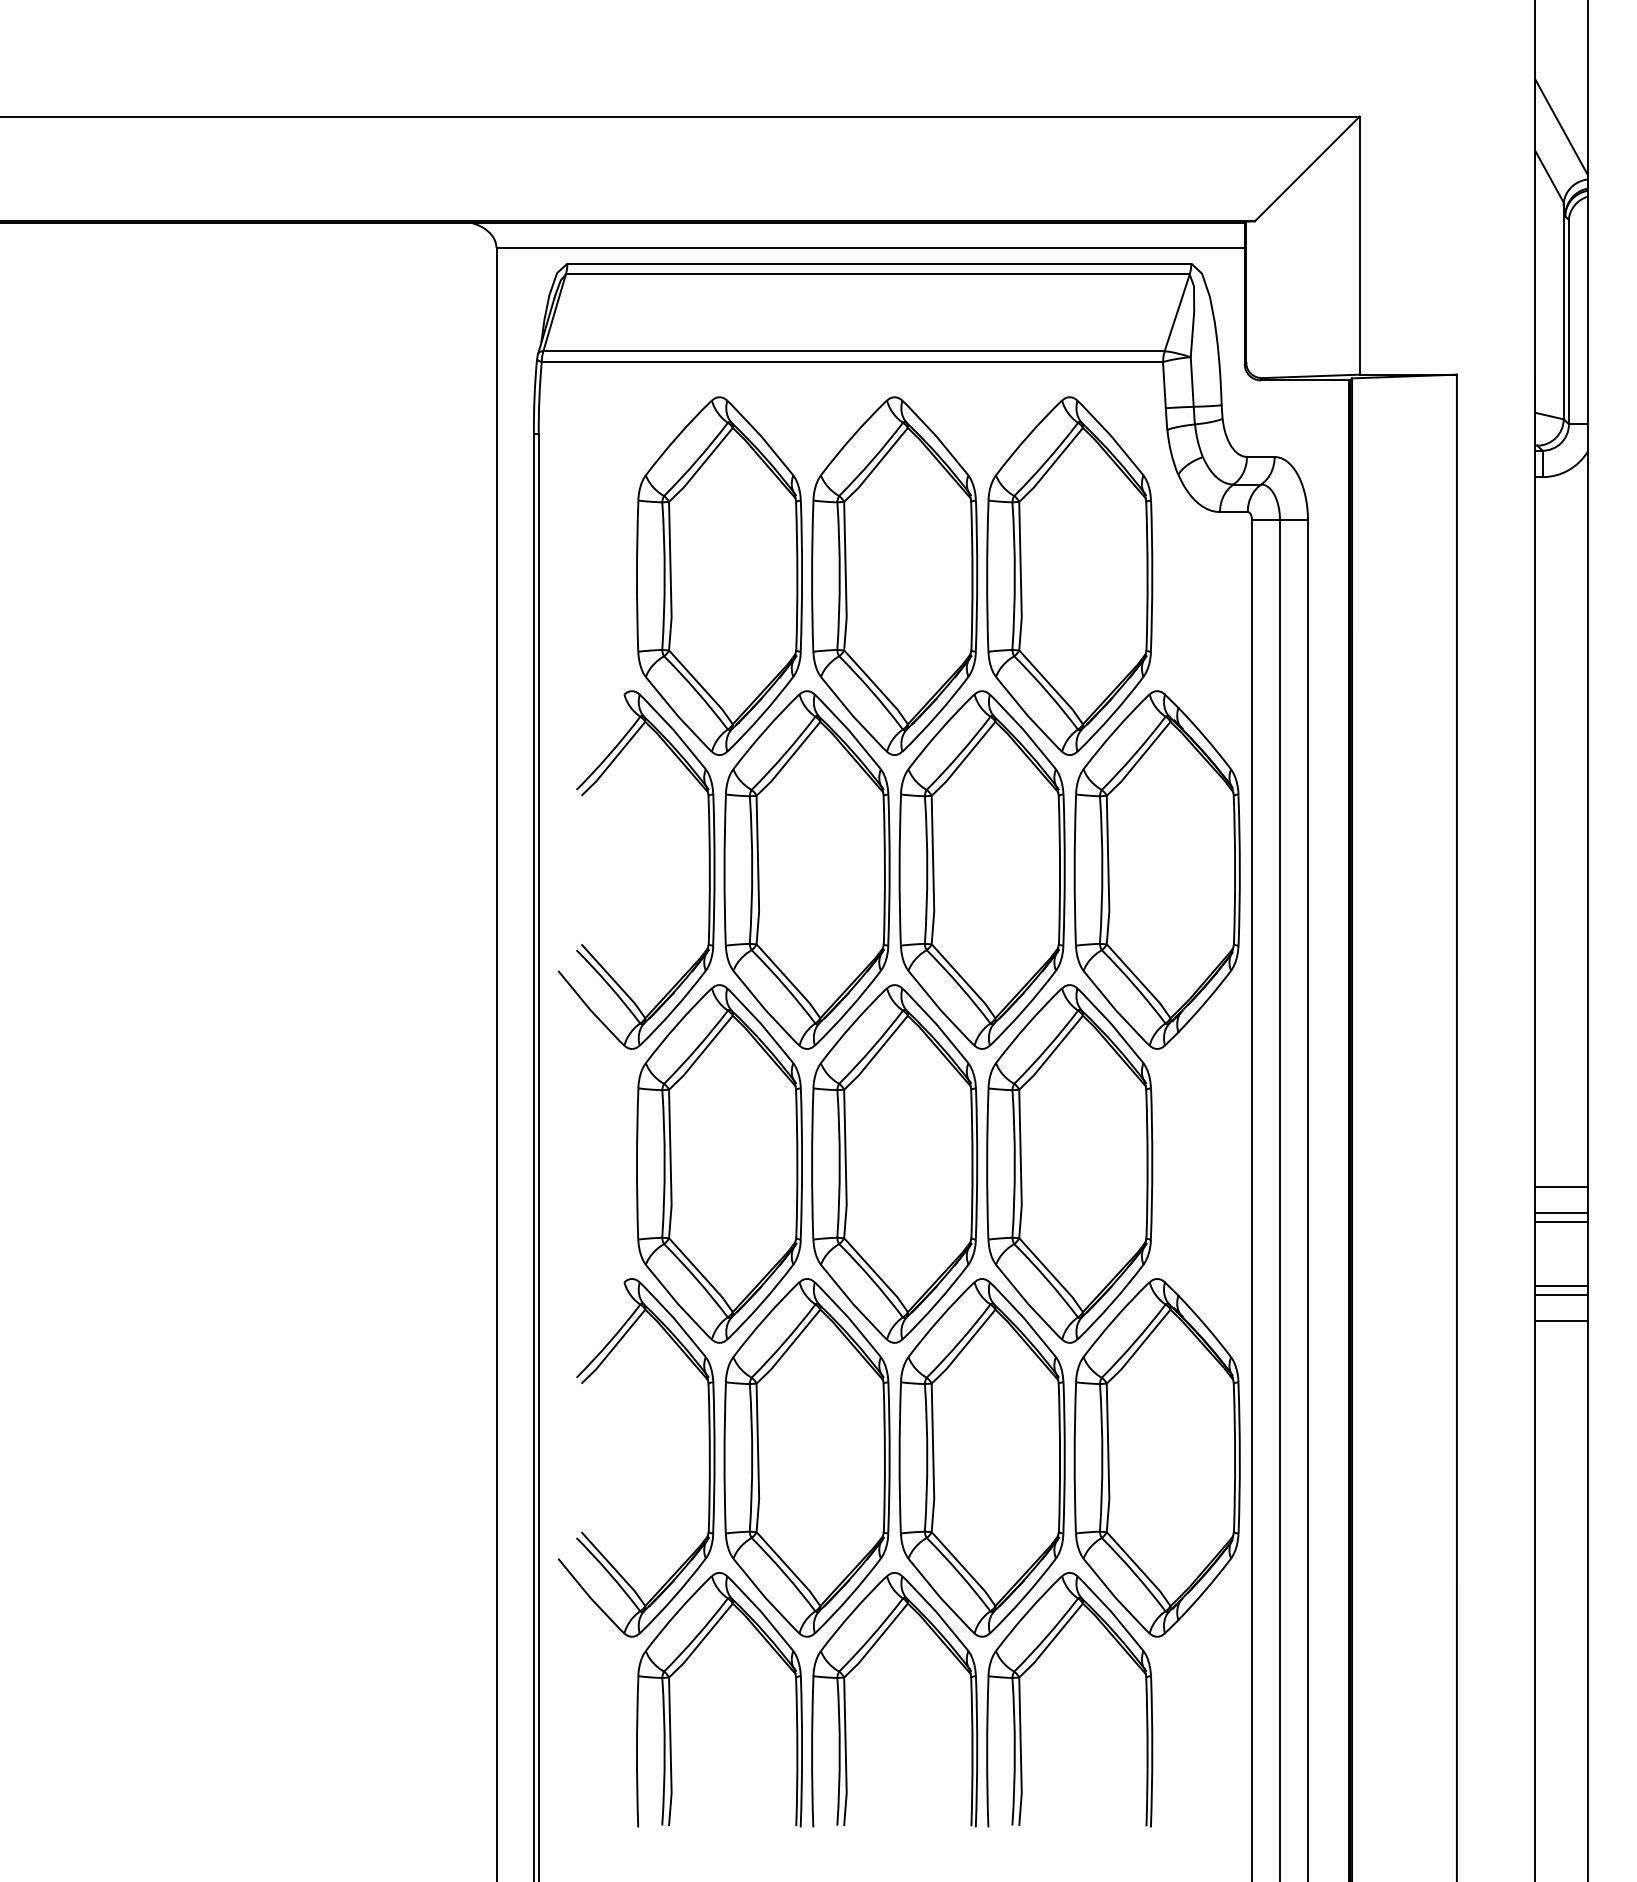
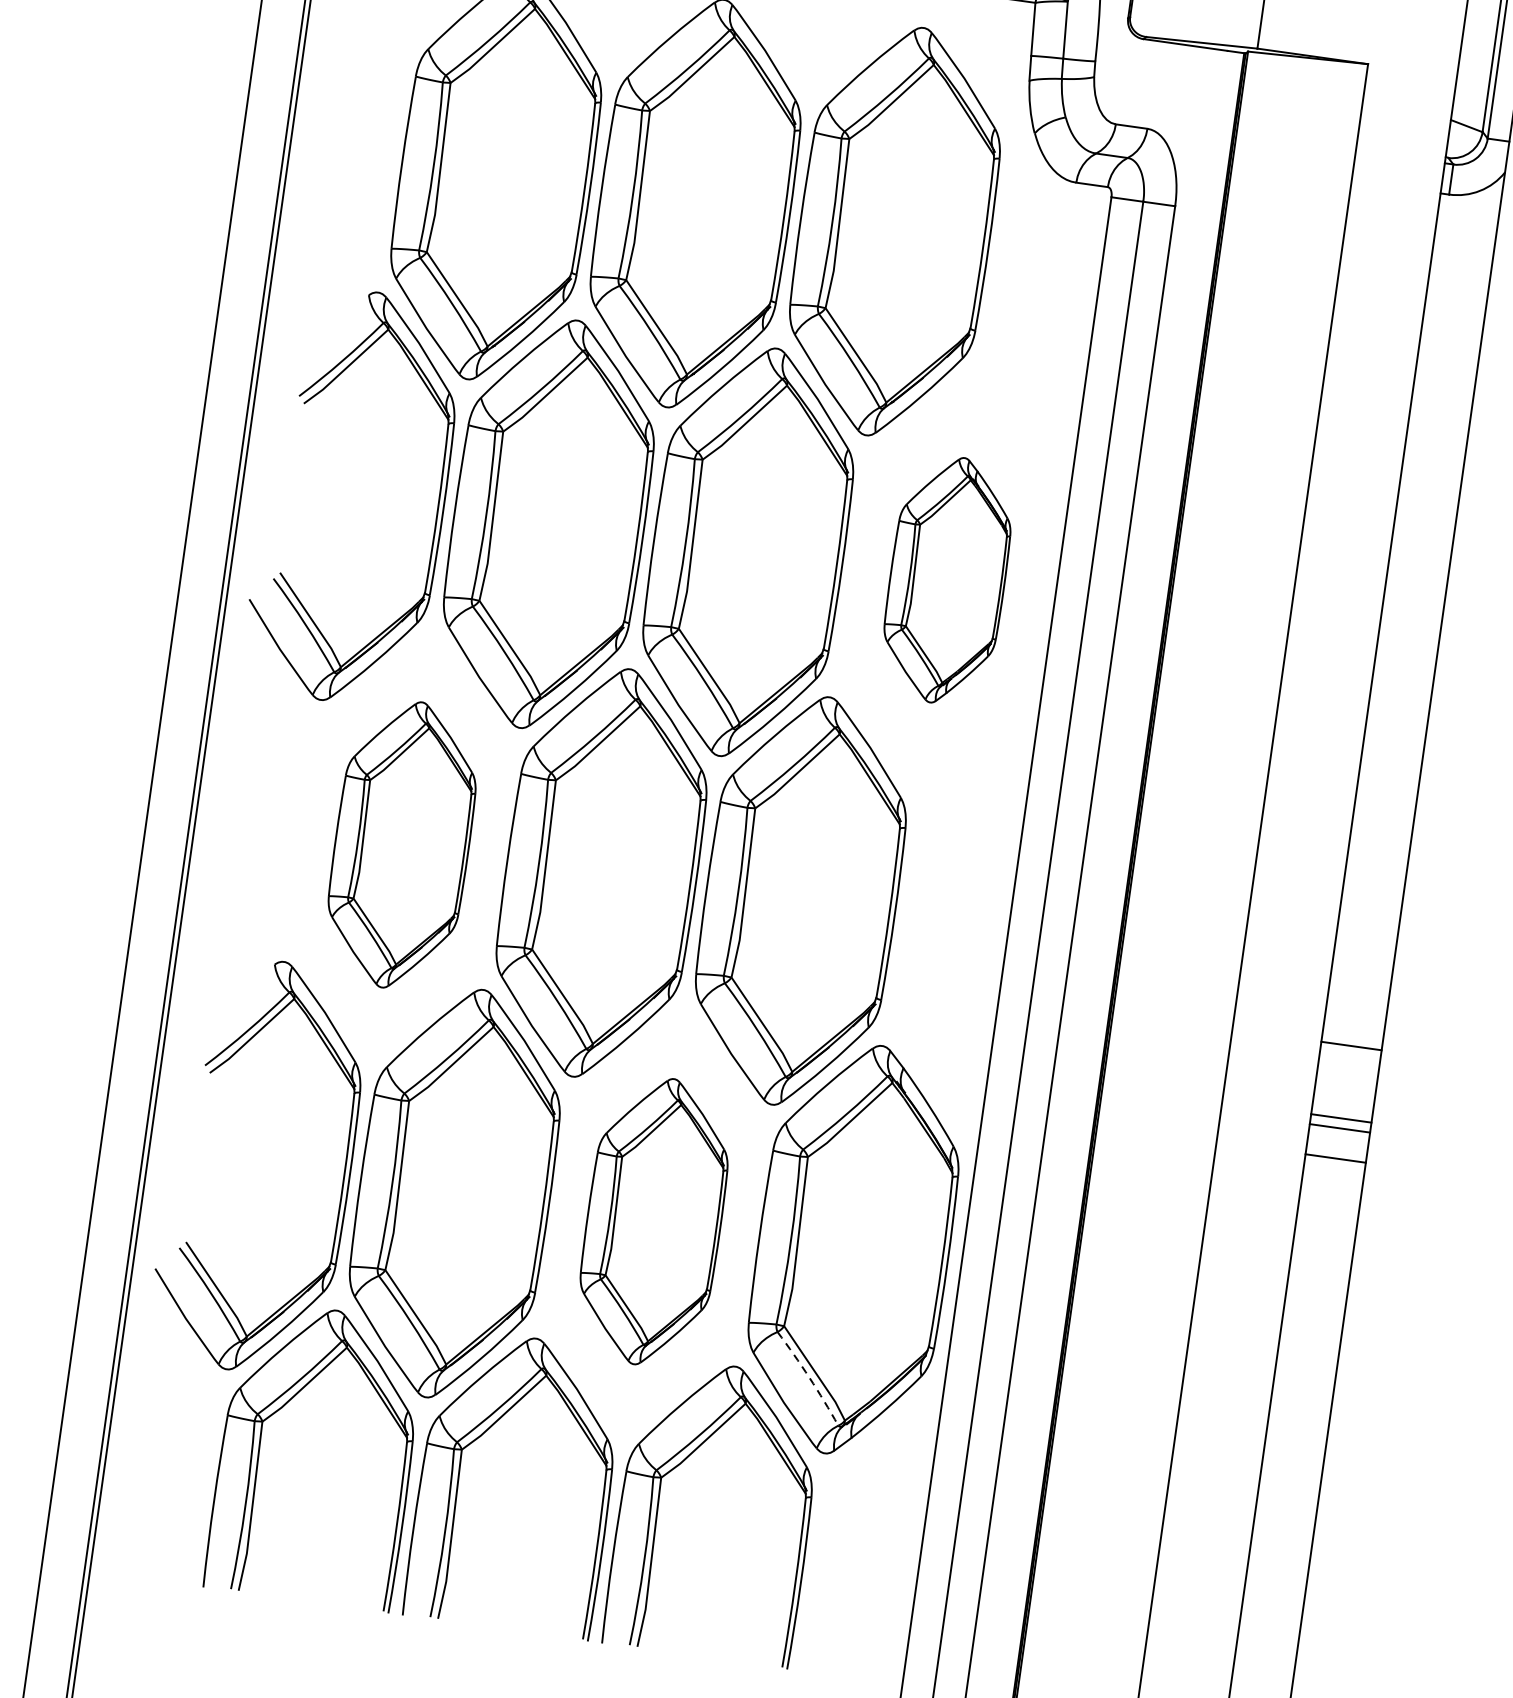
part: (1156, 869) -> (946, 579), size x0.6
part: (719, 1163) -> (402, 844), size x0.7
line: (1561, 1187) -> (1357, 1006), removed
line: (1561, 1213) -> (1352, 1036), removed
part: (981, 1457) -> (653, 1221), size x0.7
arc: (1134, 1573) -> (809, 1377), solid -> dashed

